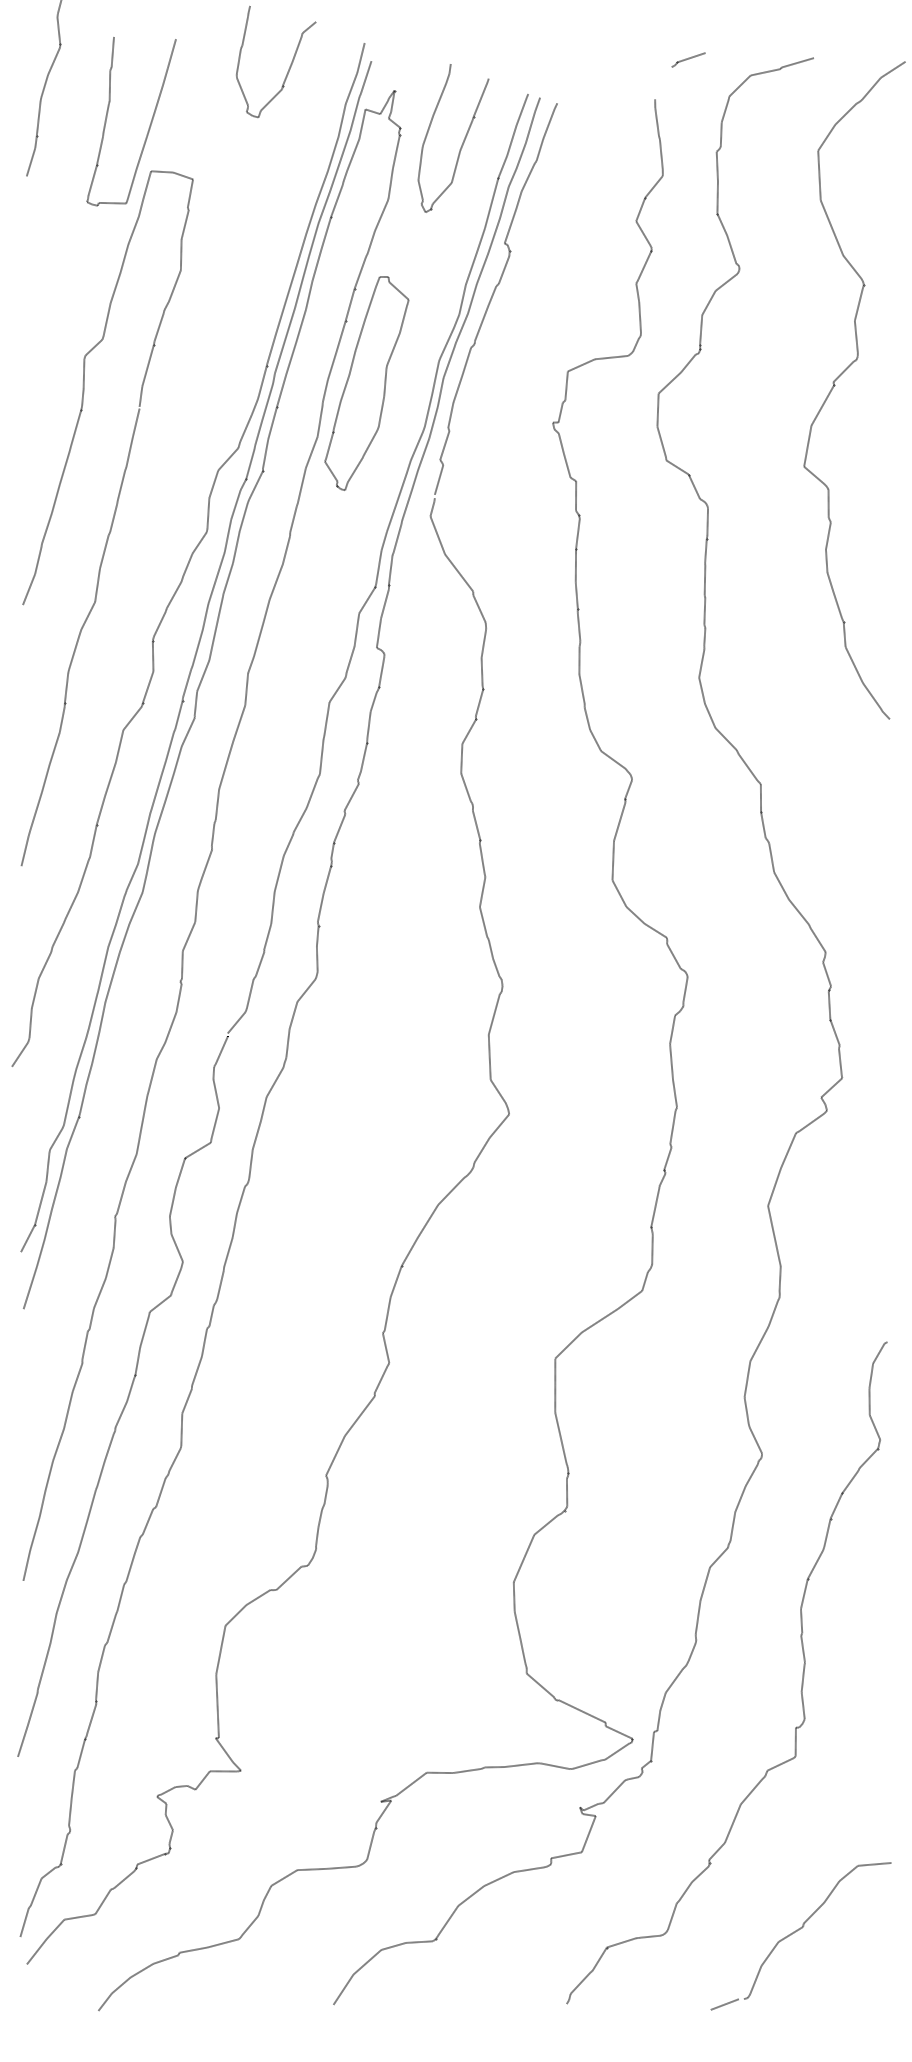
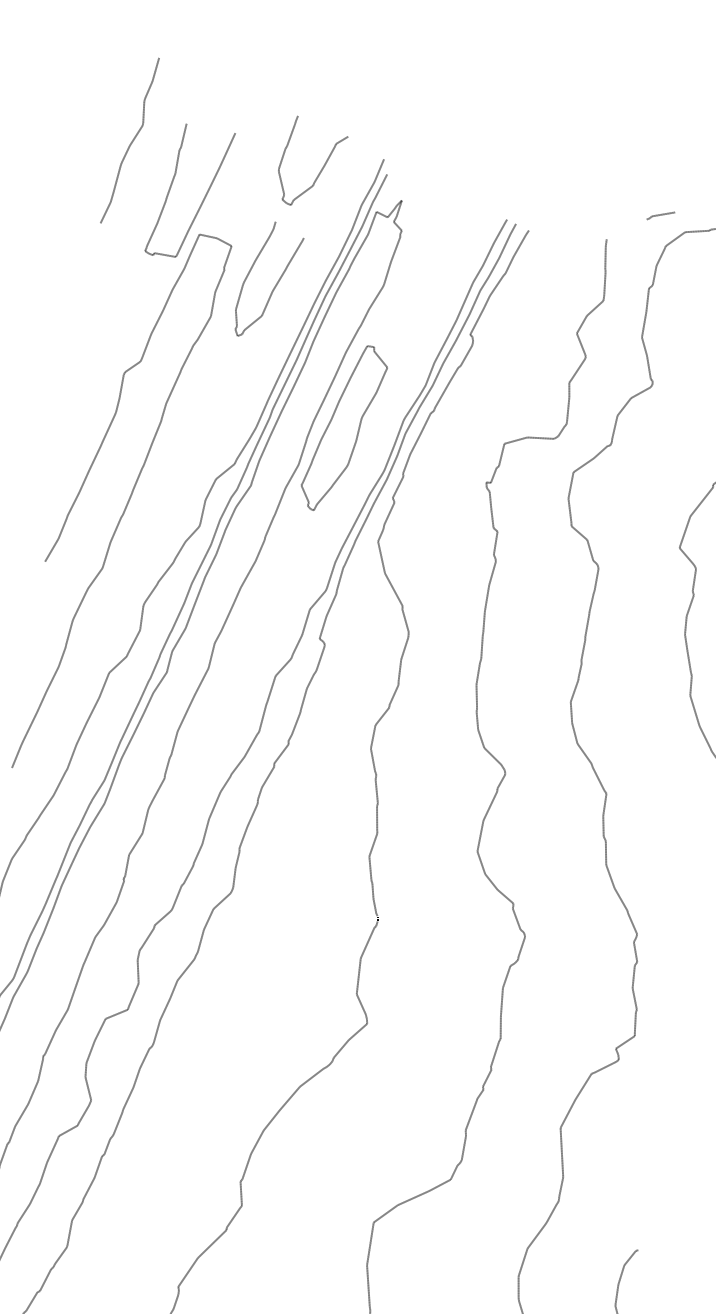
line: (688, 59) -> (660, 215), moved
curve: (462, 142) -> (275, 285), moved

